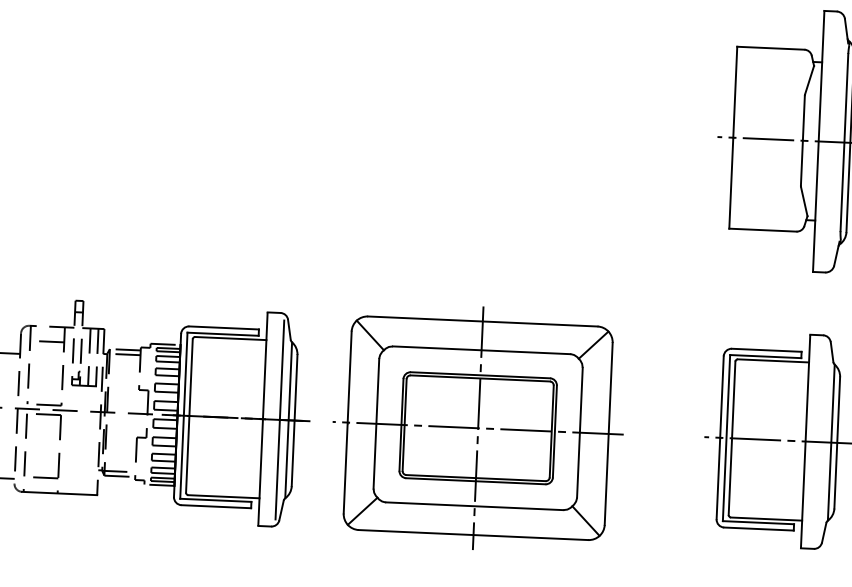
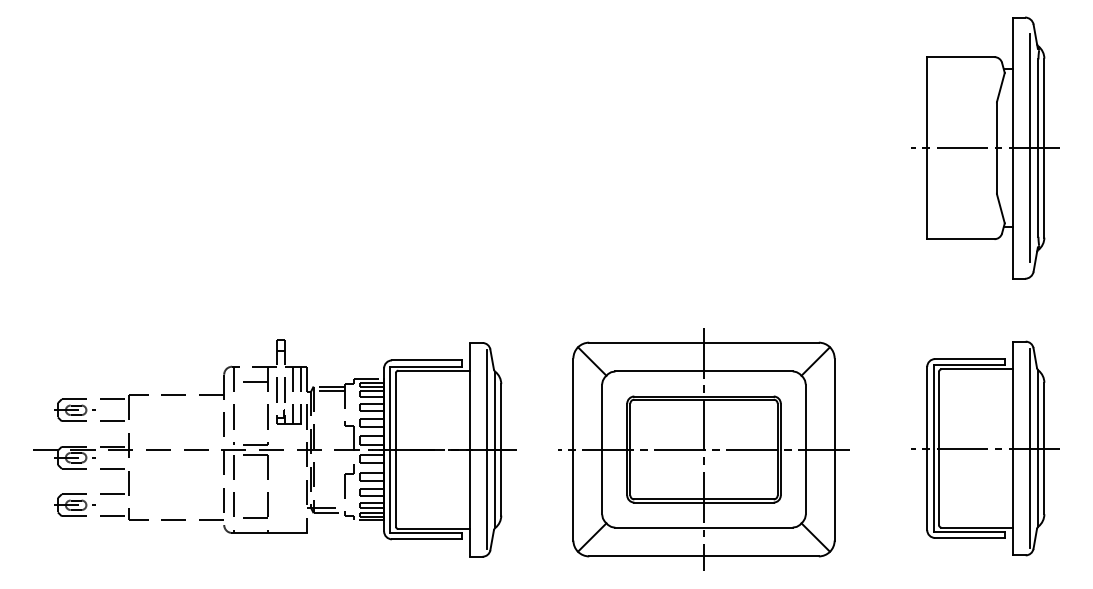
line: (835, 142) -> (1029, 148), added
part: (477, 428) -> (703, 449), moved
line: (822, 442) -> (1029, 448), added

